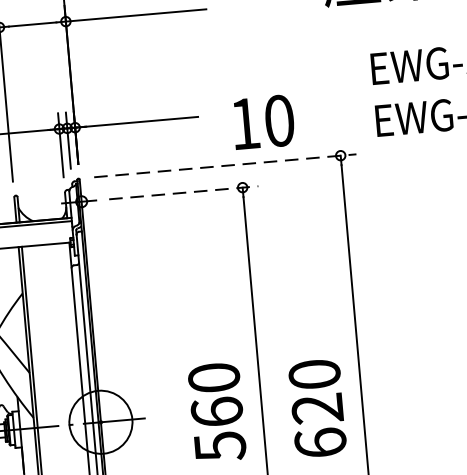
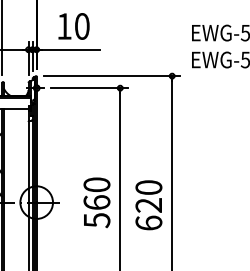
text: (262, 122) -> (73, 26), moved
line: (225, 166) -> (112, 76), dashed -> solid
line: (183, 193) -> (89, 88), dashed -> solid

